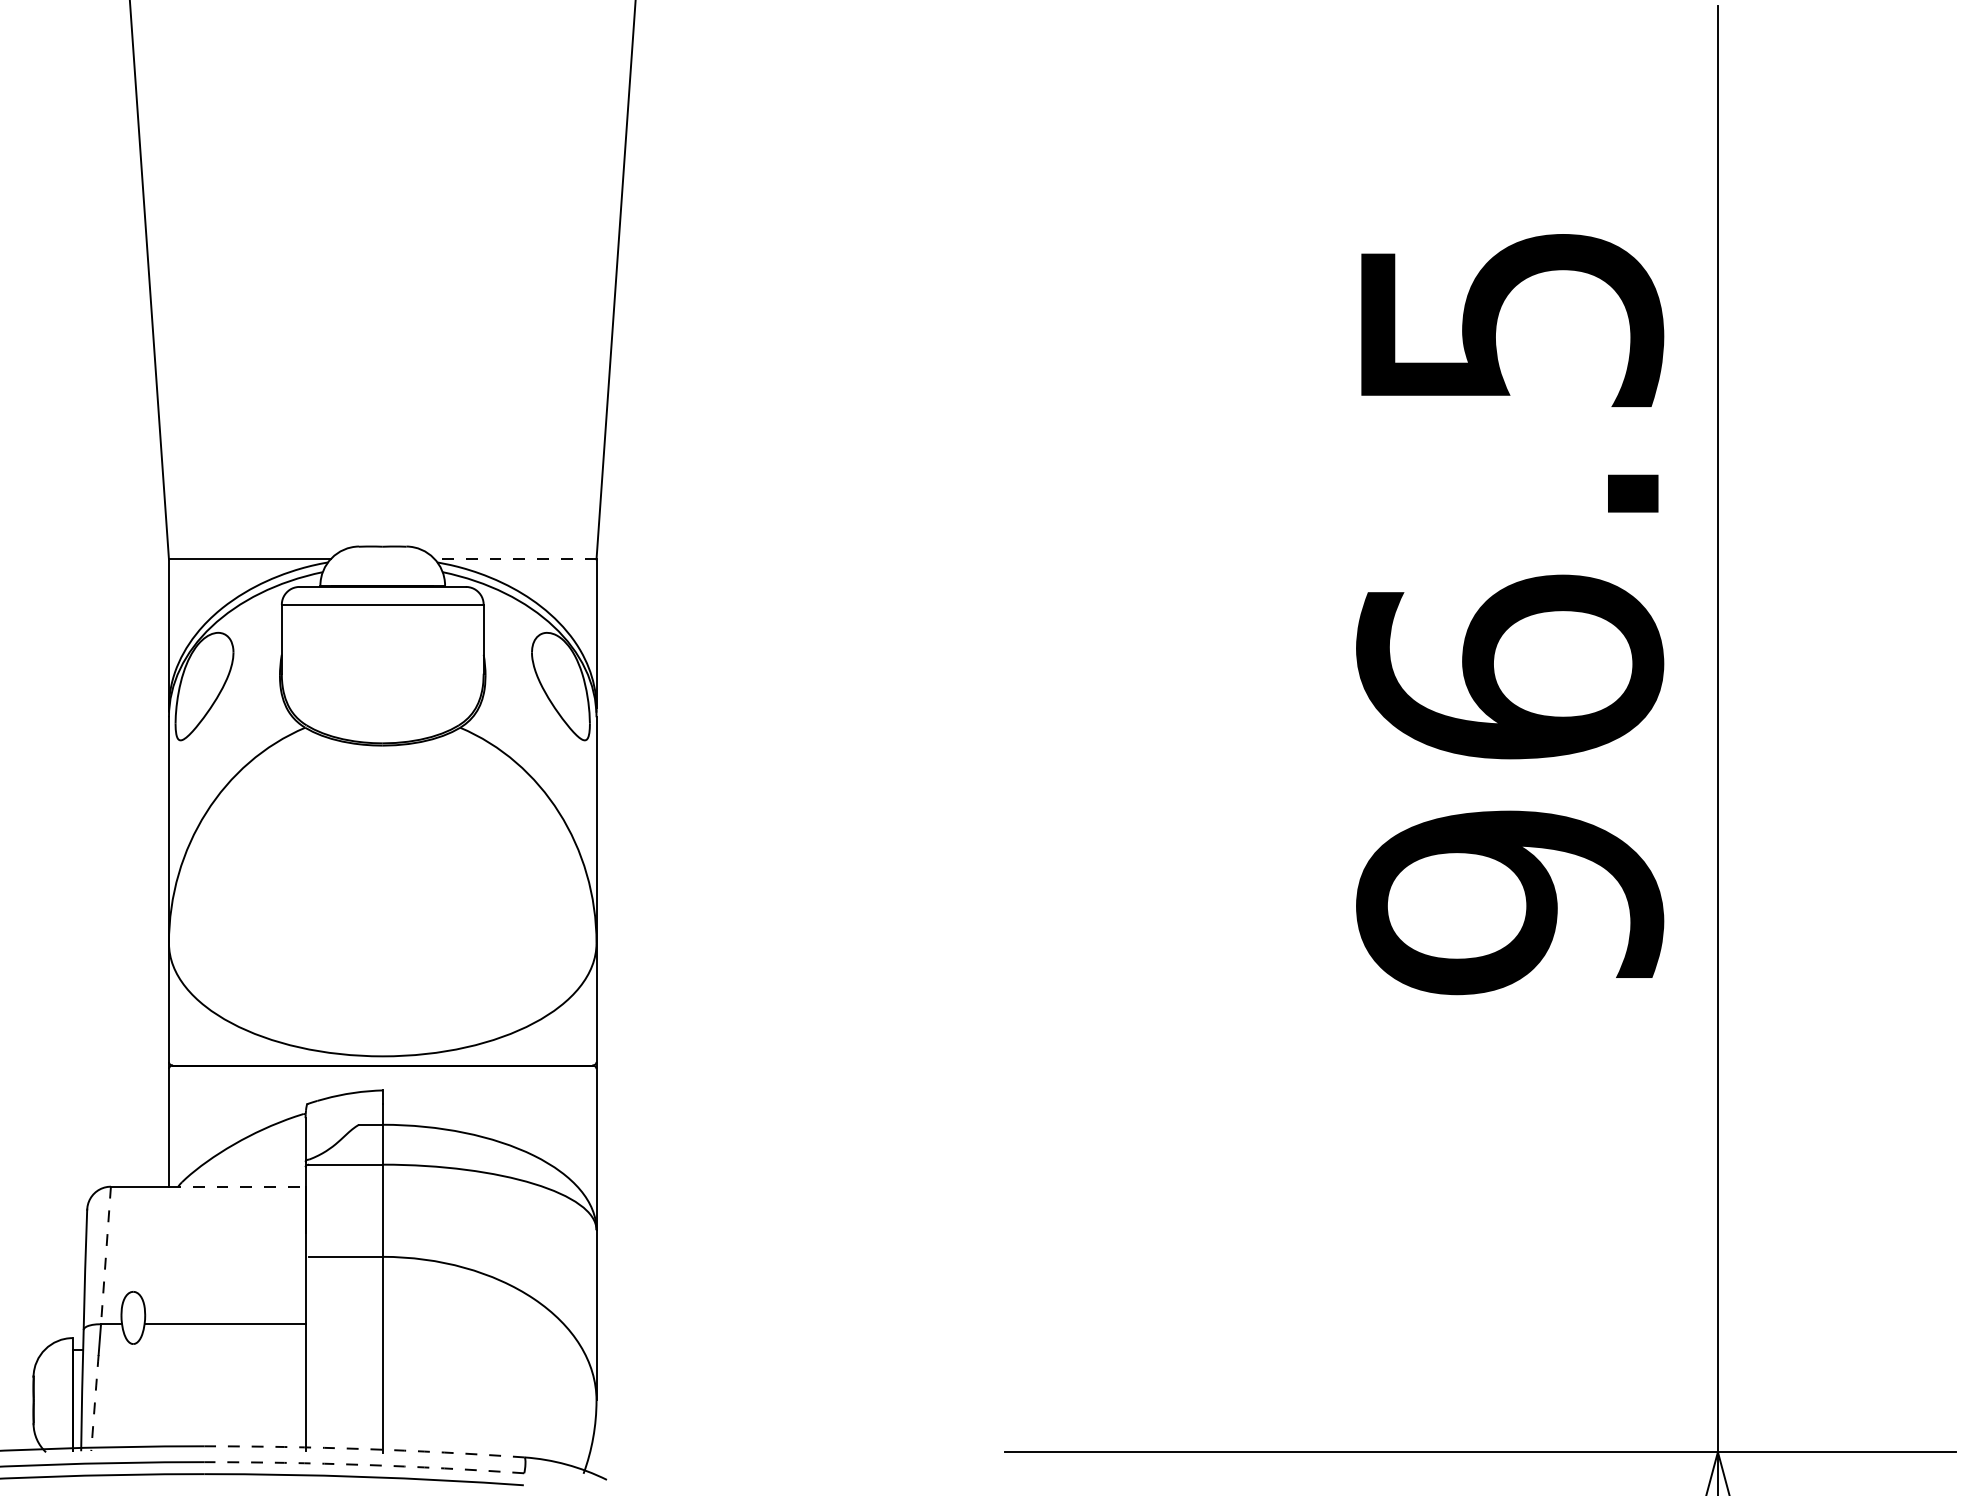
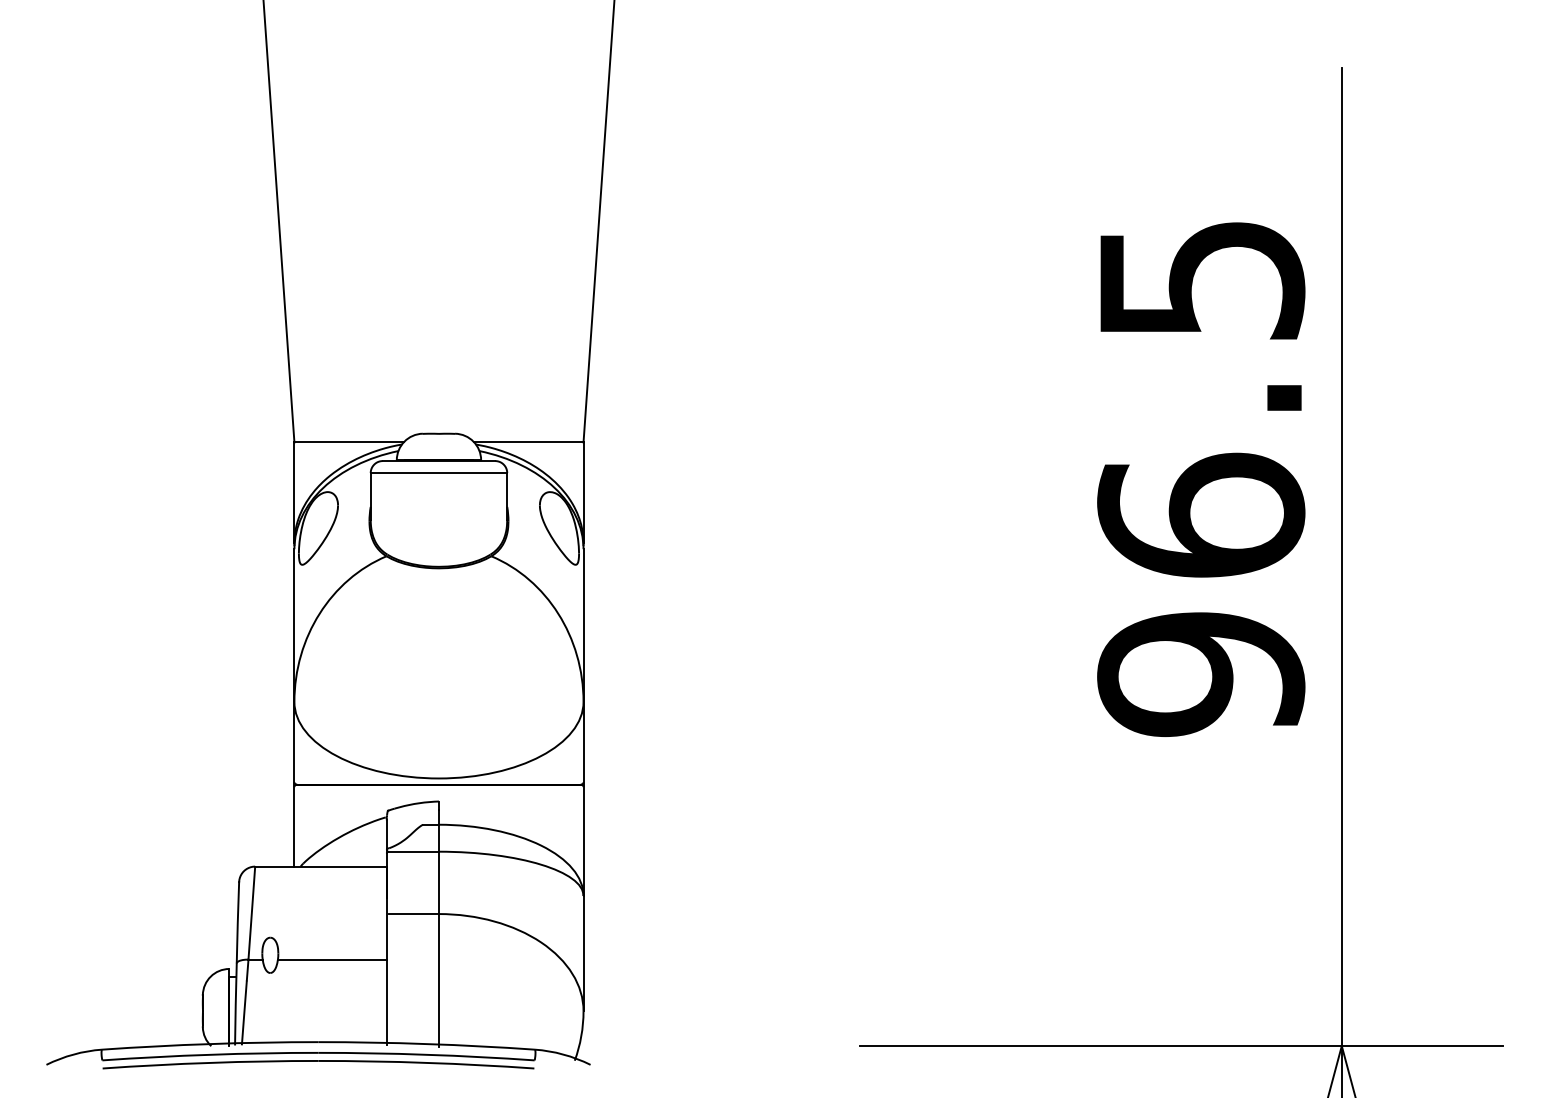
line: (515, 559) -> (528, 442), dashed -> solid
line: (238, 1186) -> (341, 866), dashed -> solid
line: (105, 1257) -> (251, 914), dashed -> solid
arc: (95, 1402) -> (244, 1012), dashed -> solid
arc: (364, 1449) -> (426, 1044), dashed -> solid
arc: (364, 1464) -> (426, 1054), dashed -> solid

